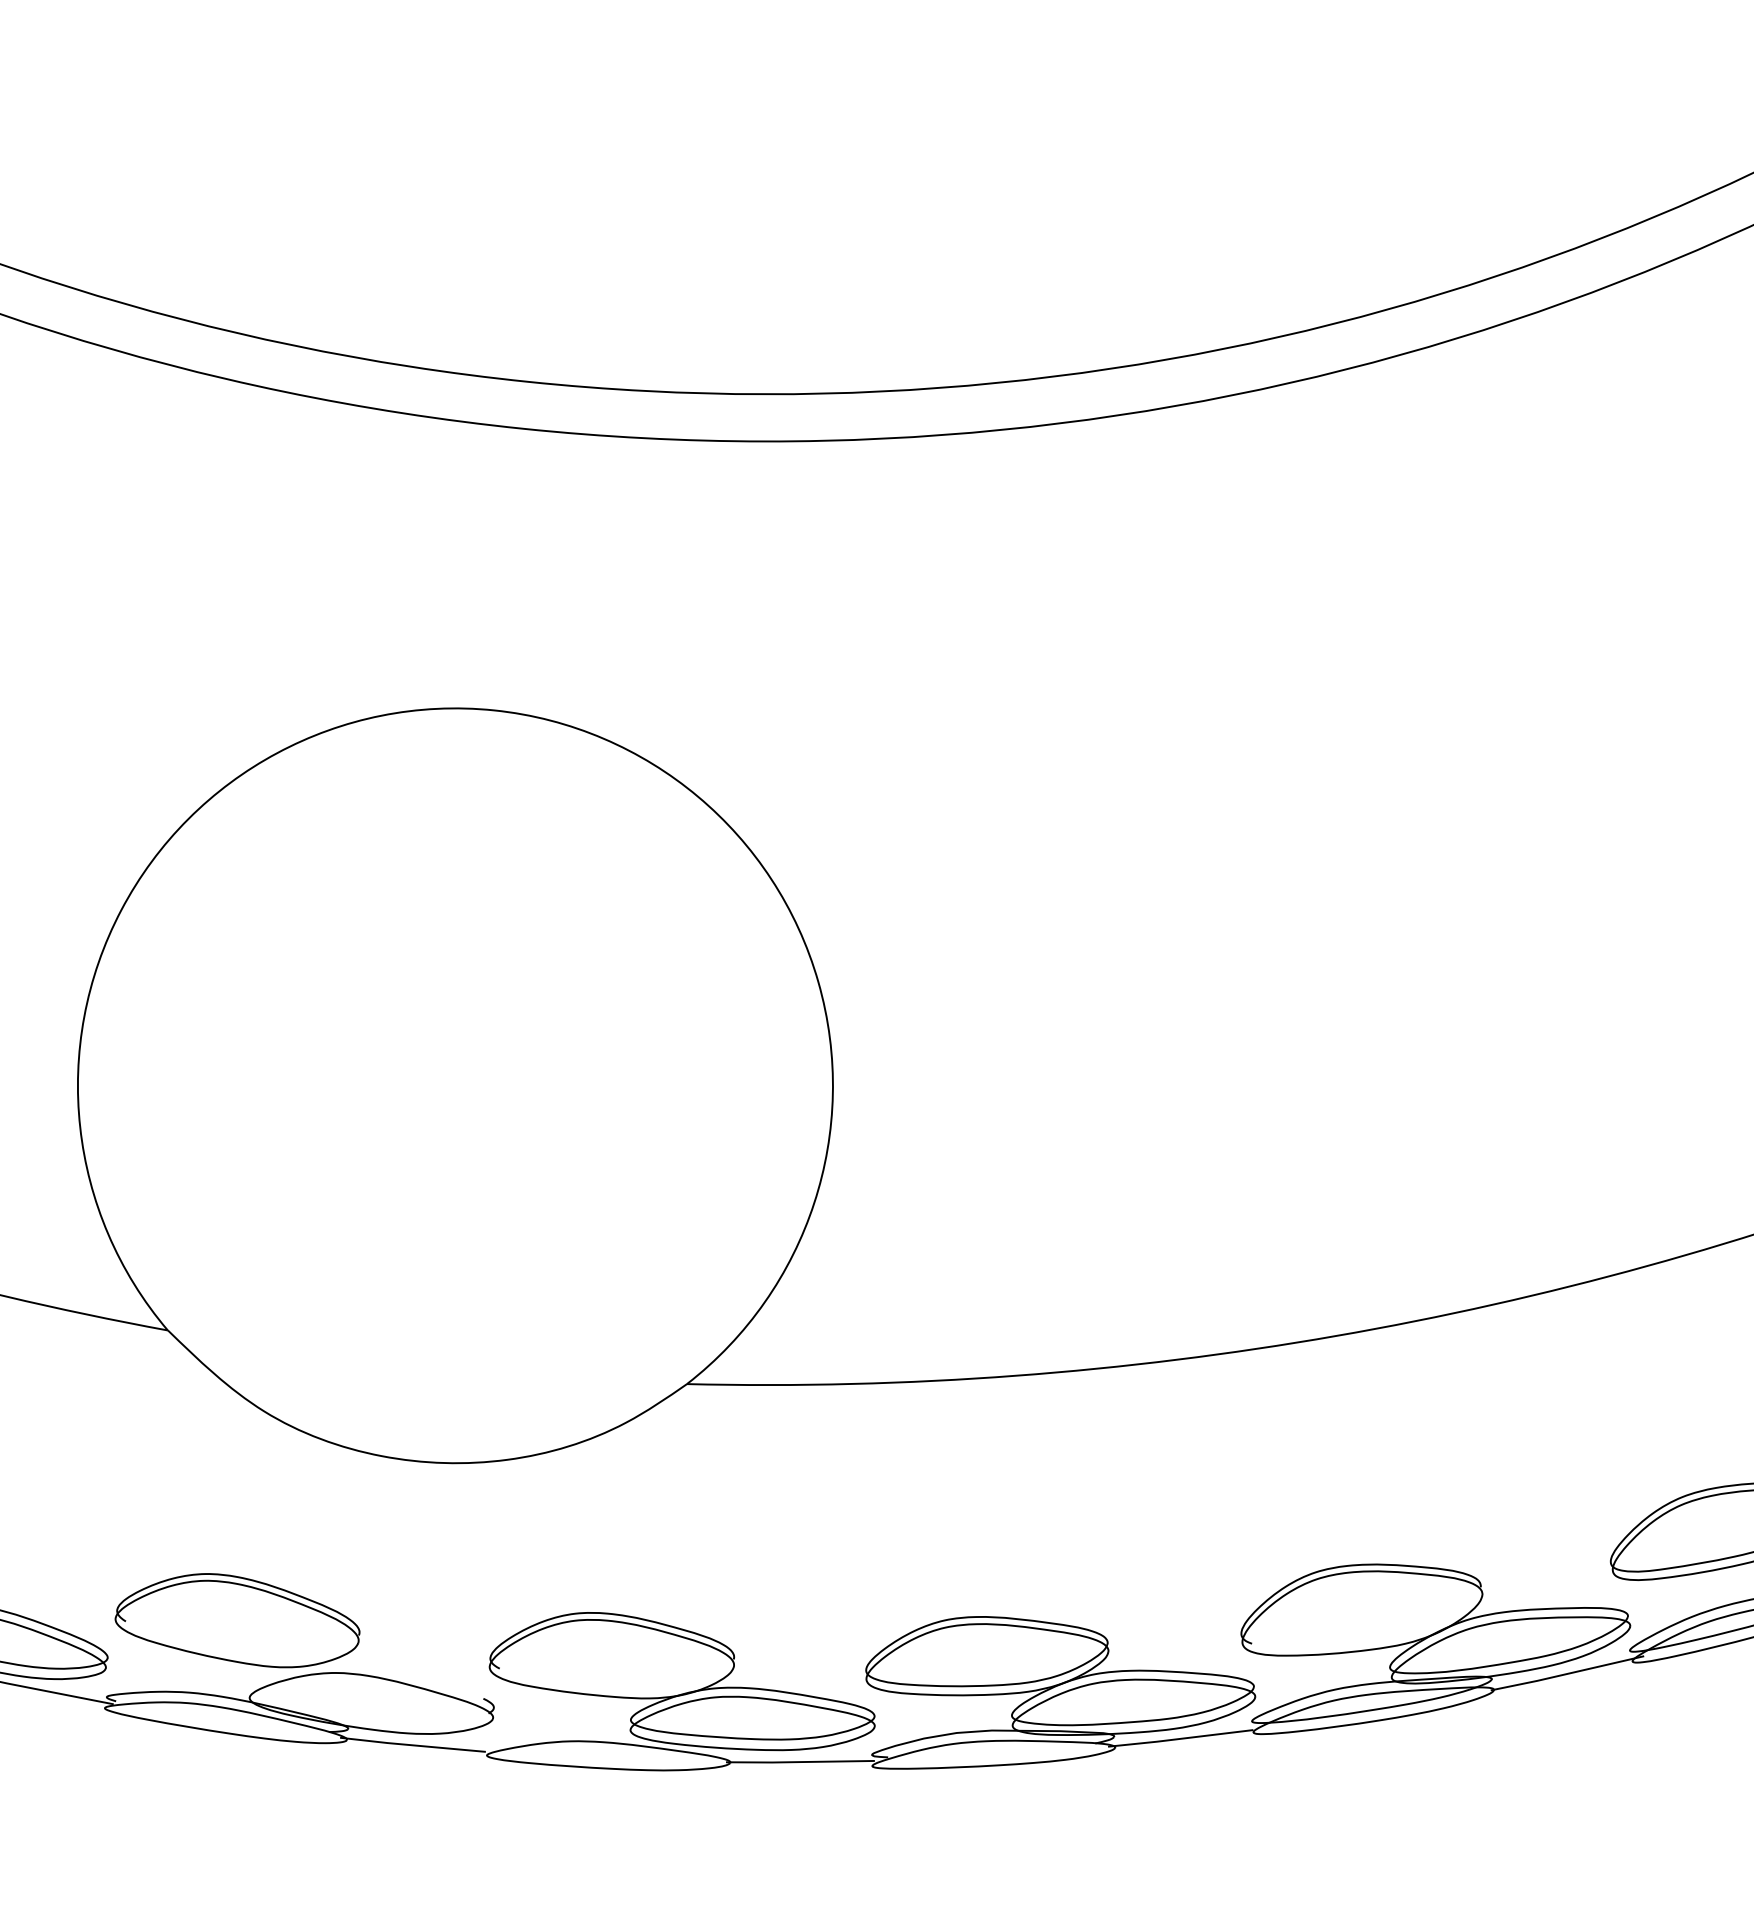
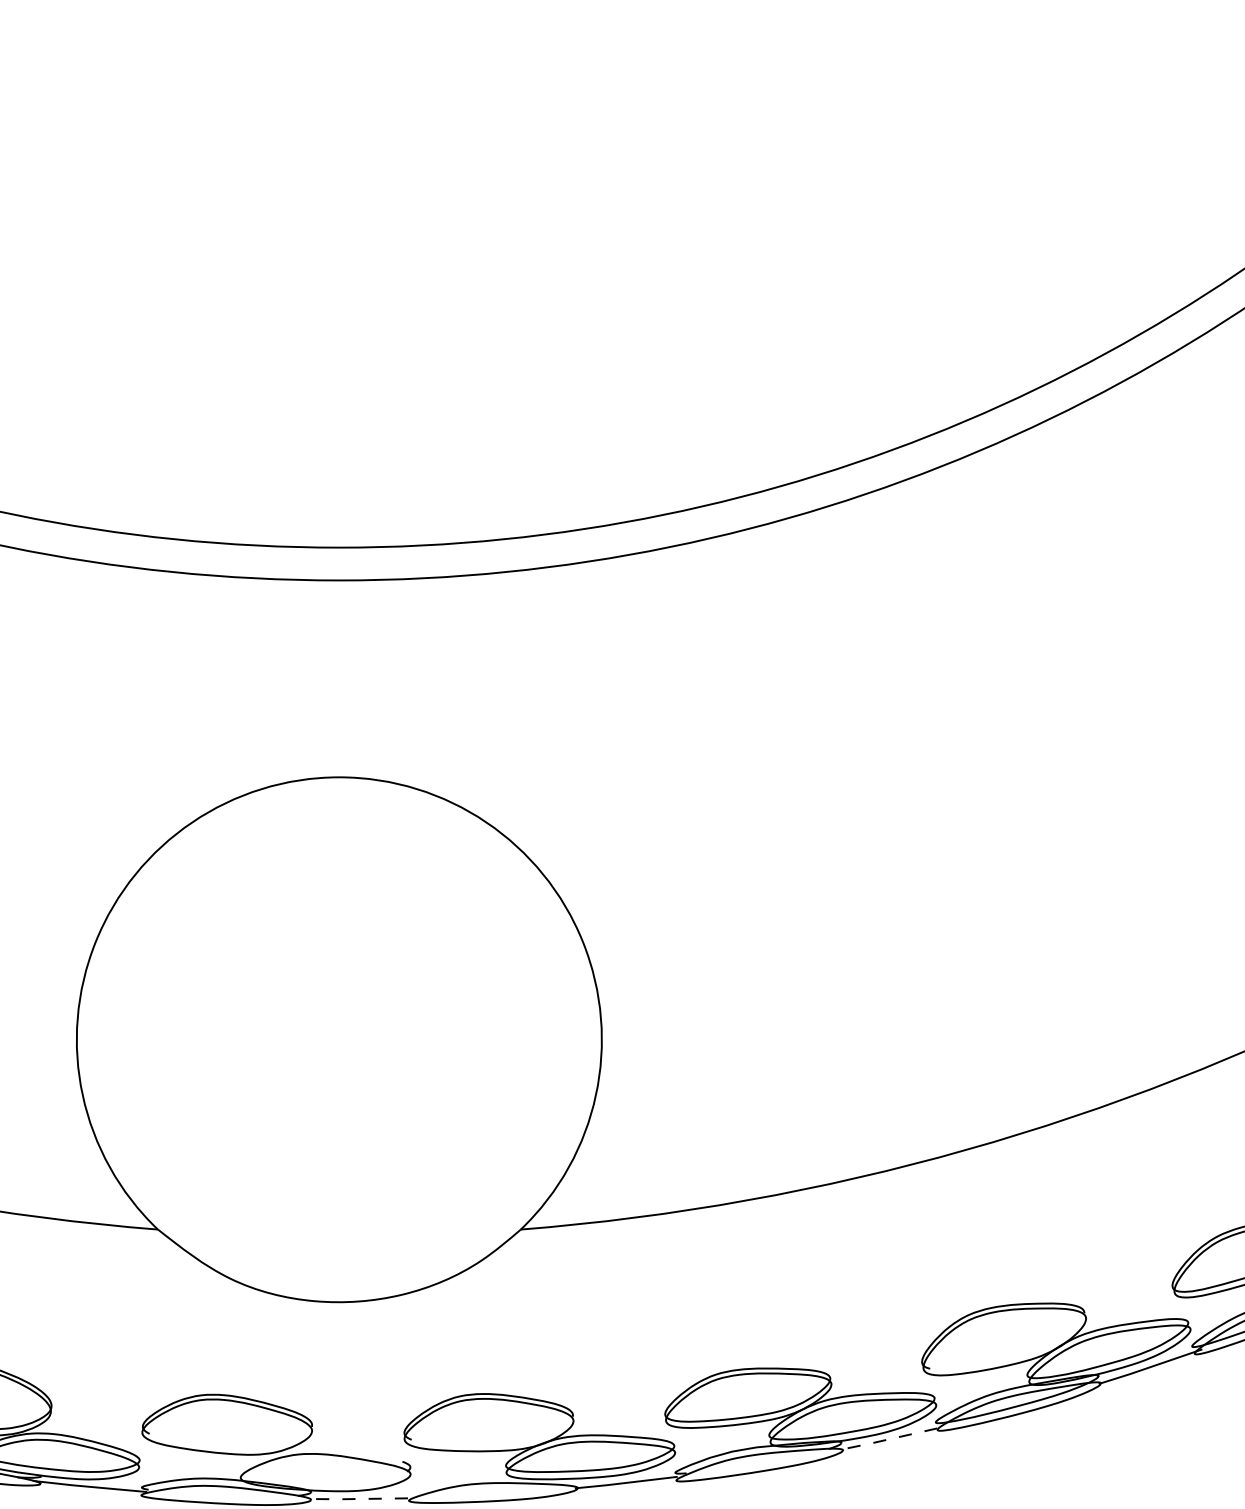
line: (1179, 1738) -> (886, 1439), solid -> dashed
line: (412, 1745) -> (356, 1499), solid -> dashed

